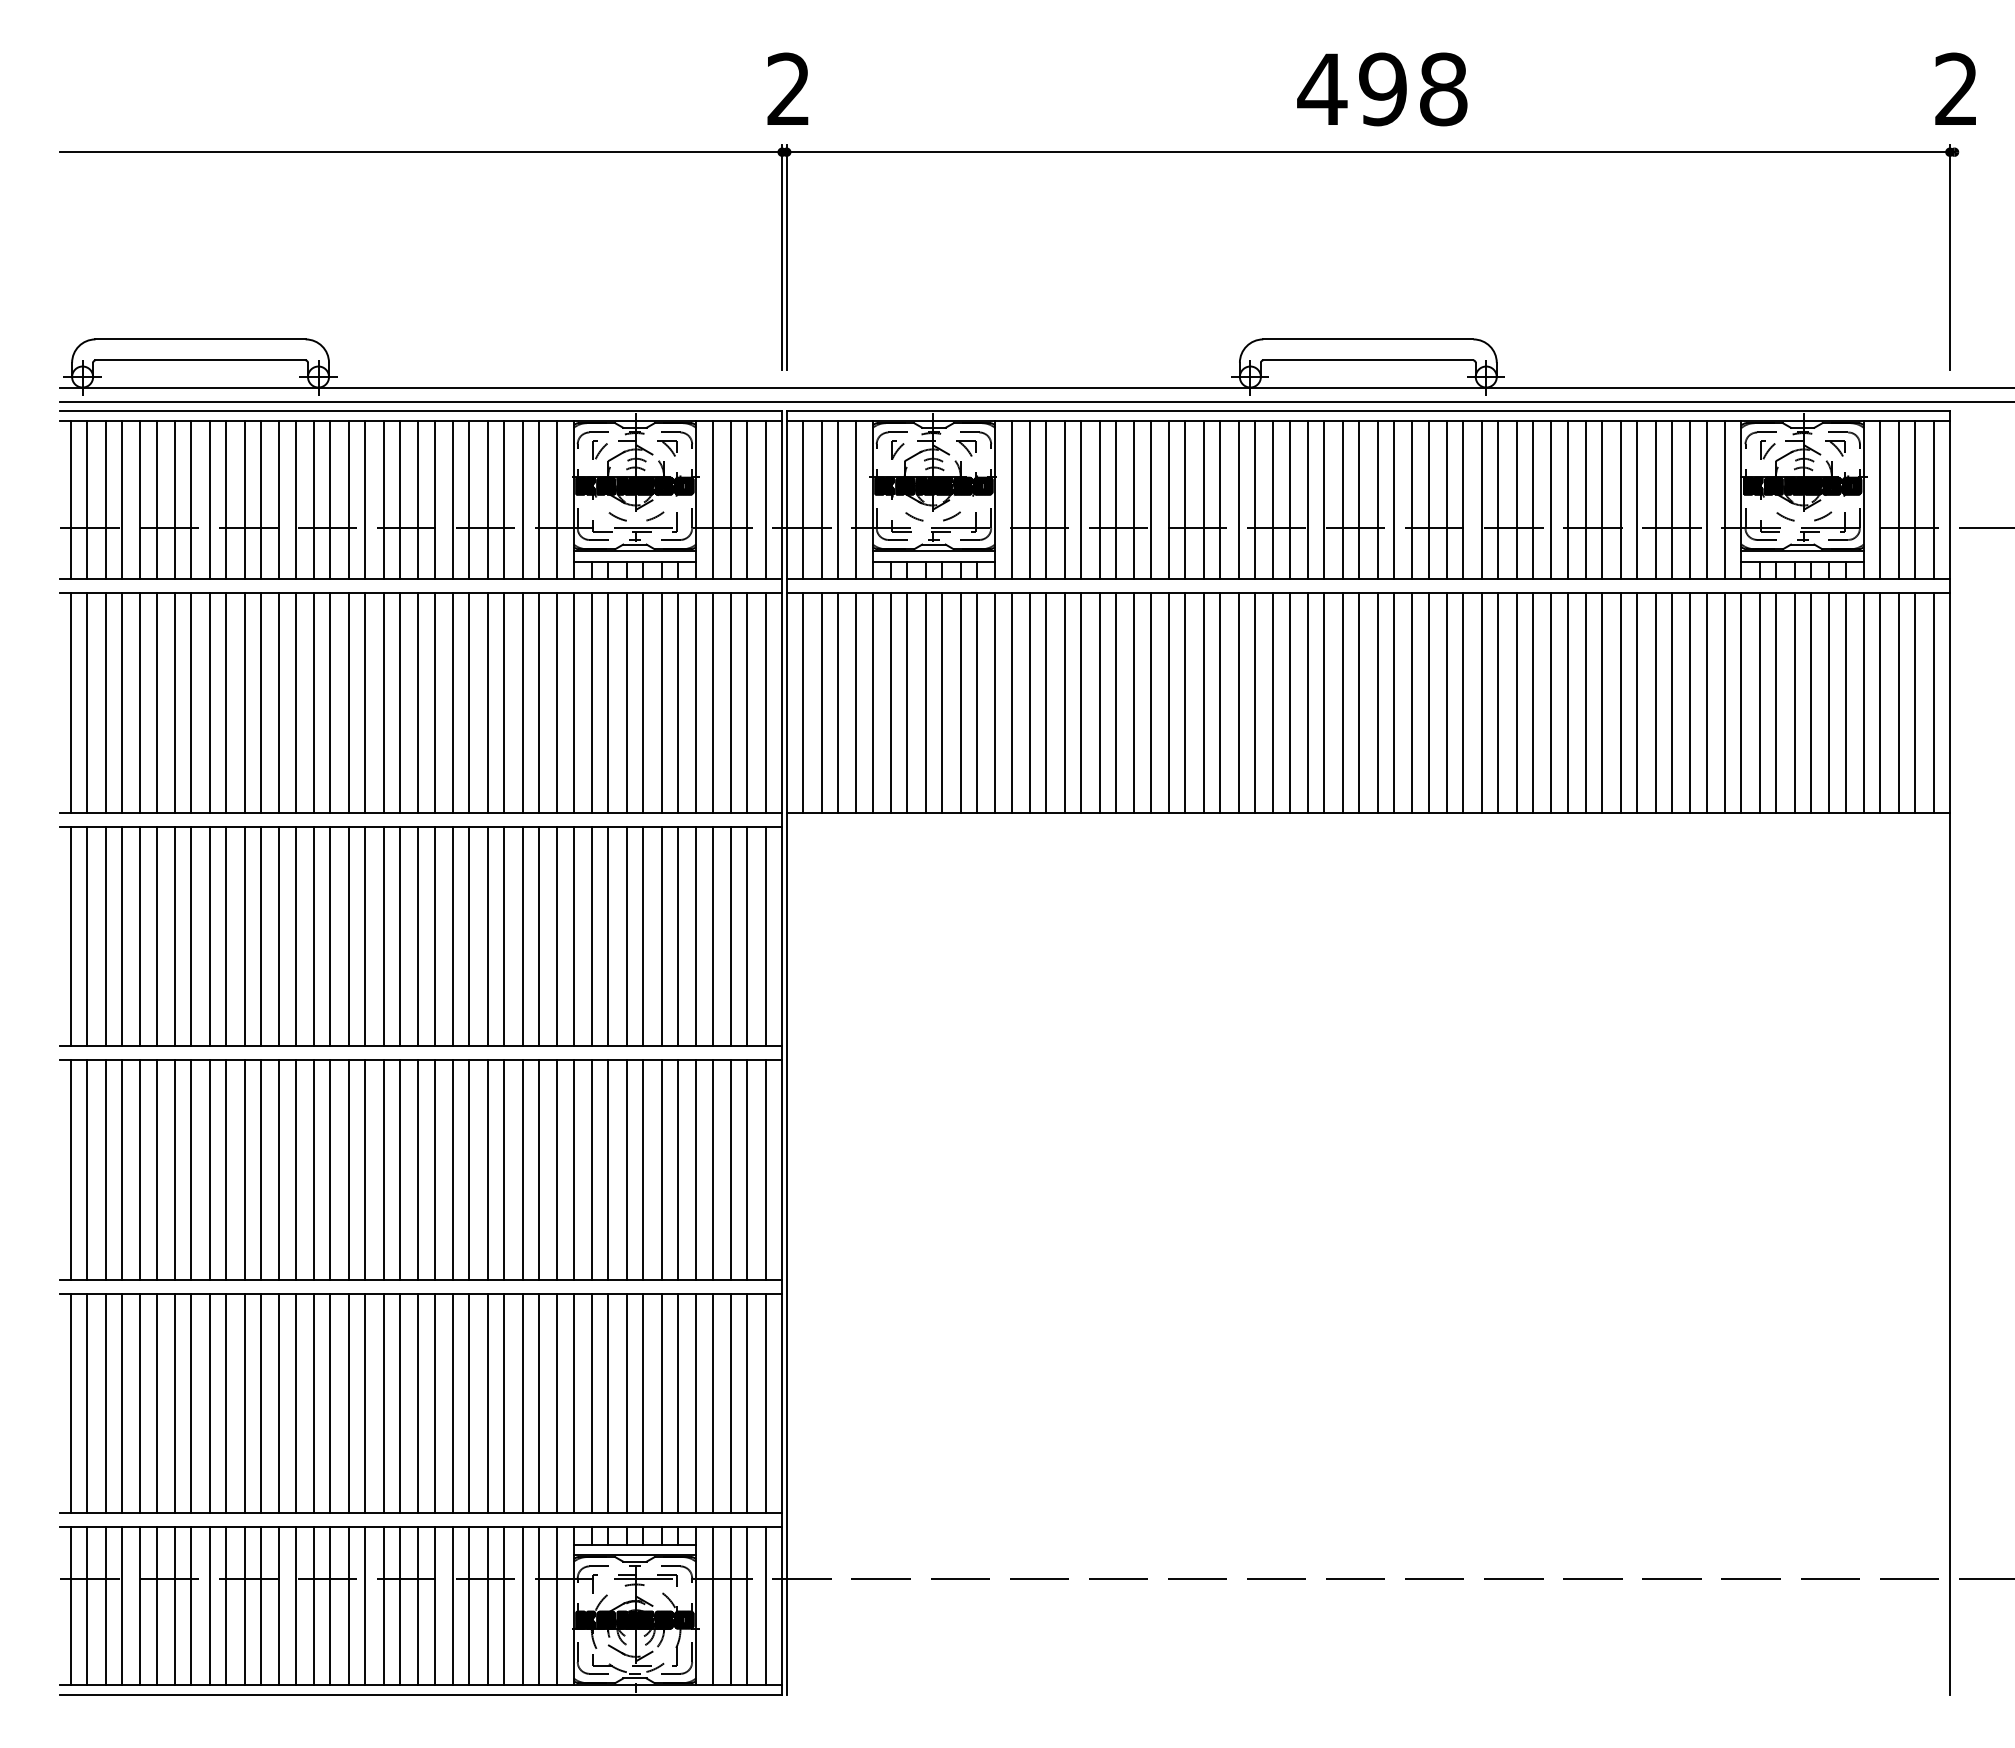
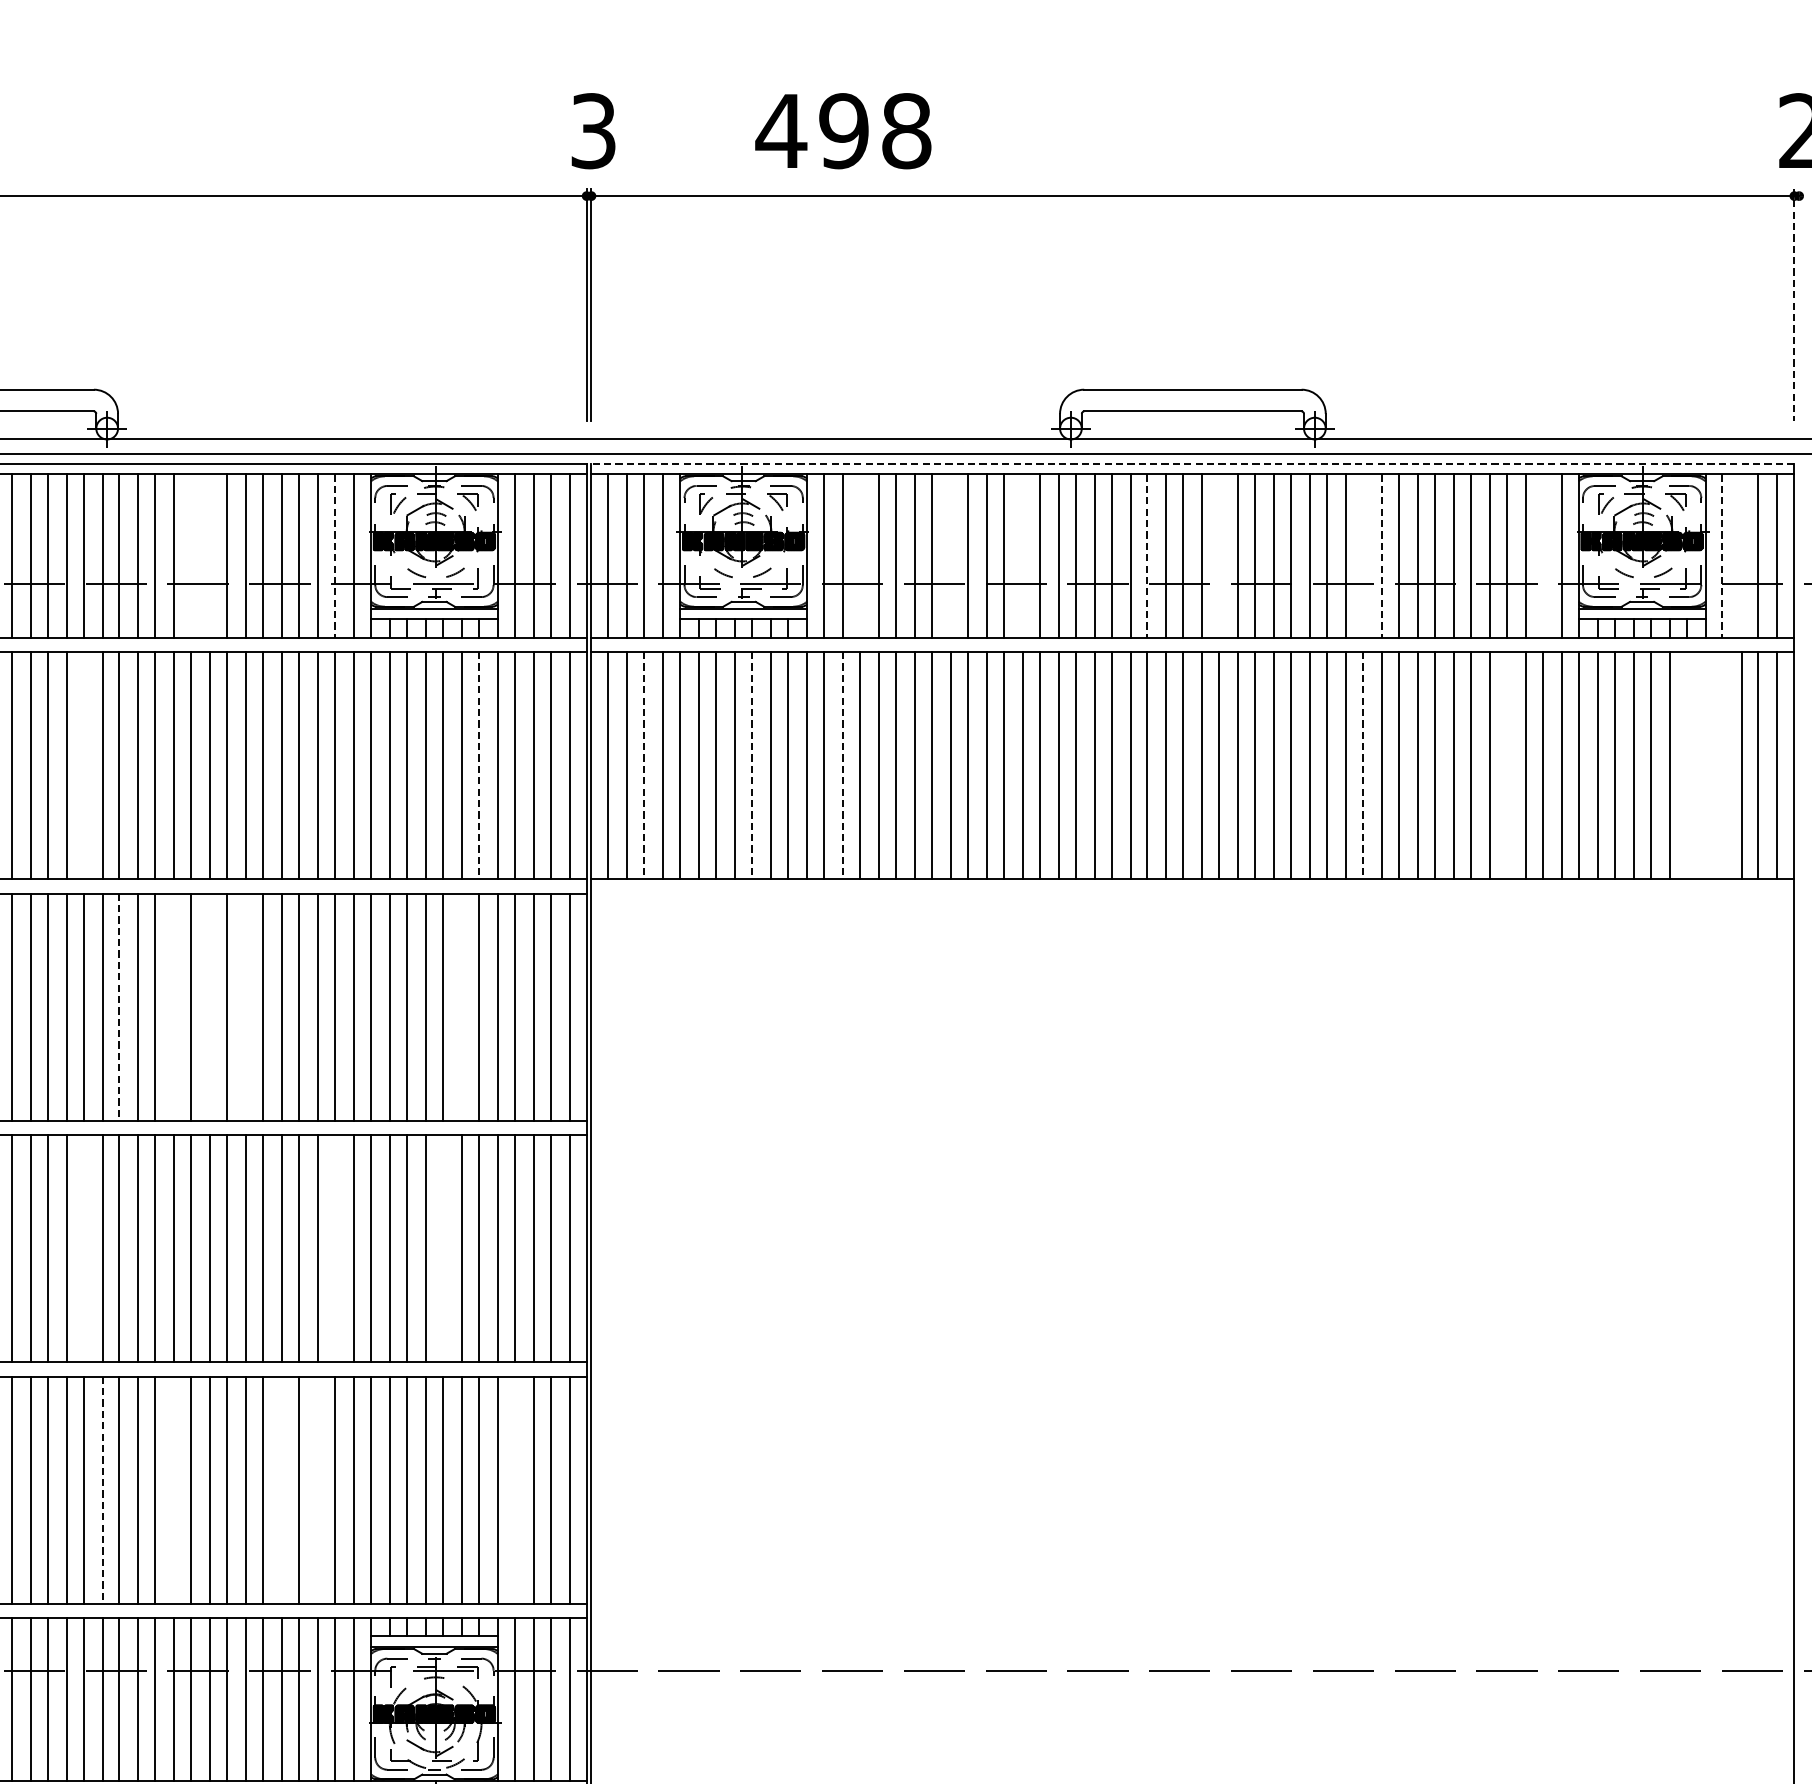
text: (788, 89) -> (593, 131), 2 -> 3
text: (1382, 89) -> (843, 131), moved
line: (1949, 257) -> (1793, 304), solid -> dashed
line: (1368, 410) -> (1193, 463), solid -> dashed
line: (399, 500) -> (190, 556), removed
line: (418, 500) -> (210, 556), removed
line: (538, 500) -> (334, 556), solid -> dashed
line: (1046, 500) -> (860, 556), removed
line: (1134, 500) -> (951, 556), removed
line: (1203, 500) -> (1022, 556), removed
line: (1324, 500) -> (1147, 556), solid -> dashed
line: (1393, 500) -> (1218, 556), removed
line: (1532, 500) -> (1362, 556), removed
line: (1551, 500) -> (1382, 556), solid -> dashed
line: (1706, 500) -> (1542, 556), removed
line: (1880, 500) -> (1722, 556), solid -> dashed
line: (1898, 500) -> (1741, 556), removed
line: (295, 702) -> (83, 765), removed
line: (677, 702) -> (478, 765), solid -> dashed
line: (837, 702) -> (643, 765), solid -> dashed
line: (942, 702) -> (752, 765), solid -> dashed
line: (1030, 702) -> (843, 765), solid -> dashed
line: (1532, 702) -> (1362, 765), solid -> dashed
line: (1671, 702) -> (1506, 765), removed
line: (1845, 702) -> (1686, 765), removed
line: (1864, 702) -> (1706, 765), removed
line: (1880, 702) -> (1722, 765), removed
line: (330, 936) -> (119, 1007), solid -> dashed
line: (383, 936) -> (174, 1007), removed
line: (418, 936) -> (210, 1007), removed
line: (453, 936) -> (246, 1007), removed
line: (661, 936) -> (461, 1007), removed
line: (295, 1169) -> (83, 1248), removed
line: (538, 1169) -> (334, 1248), removed
line: (643, 1169) -> (443, 1248), removed
line: (314, 1403) -> (103, 1490), solid -> dashed
line: (383, 1403) -> (174, 1490), removed
line: (487, 1403) -> (281, 1490), removed
line: (522, 1403) -> (318, 1490), removed
line: (712, 1403) -> (514, 1490), removed

